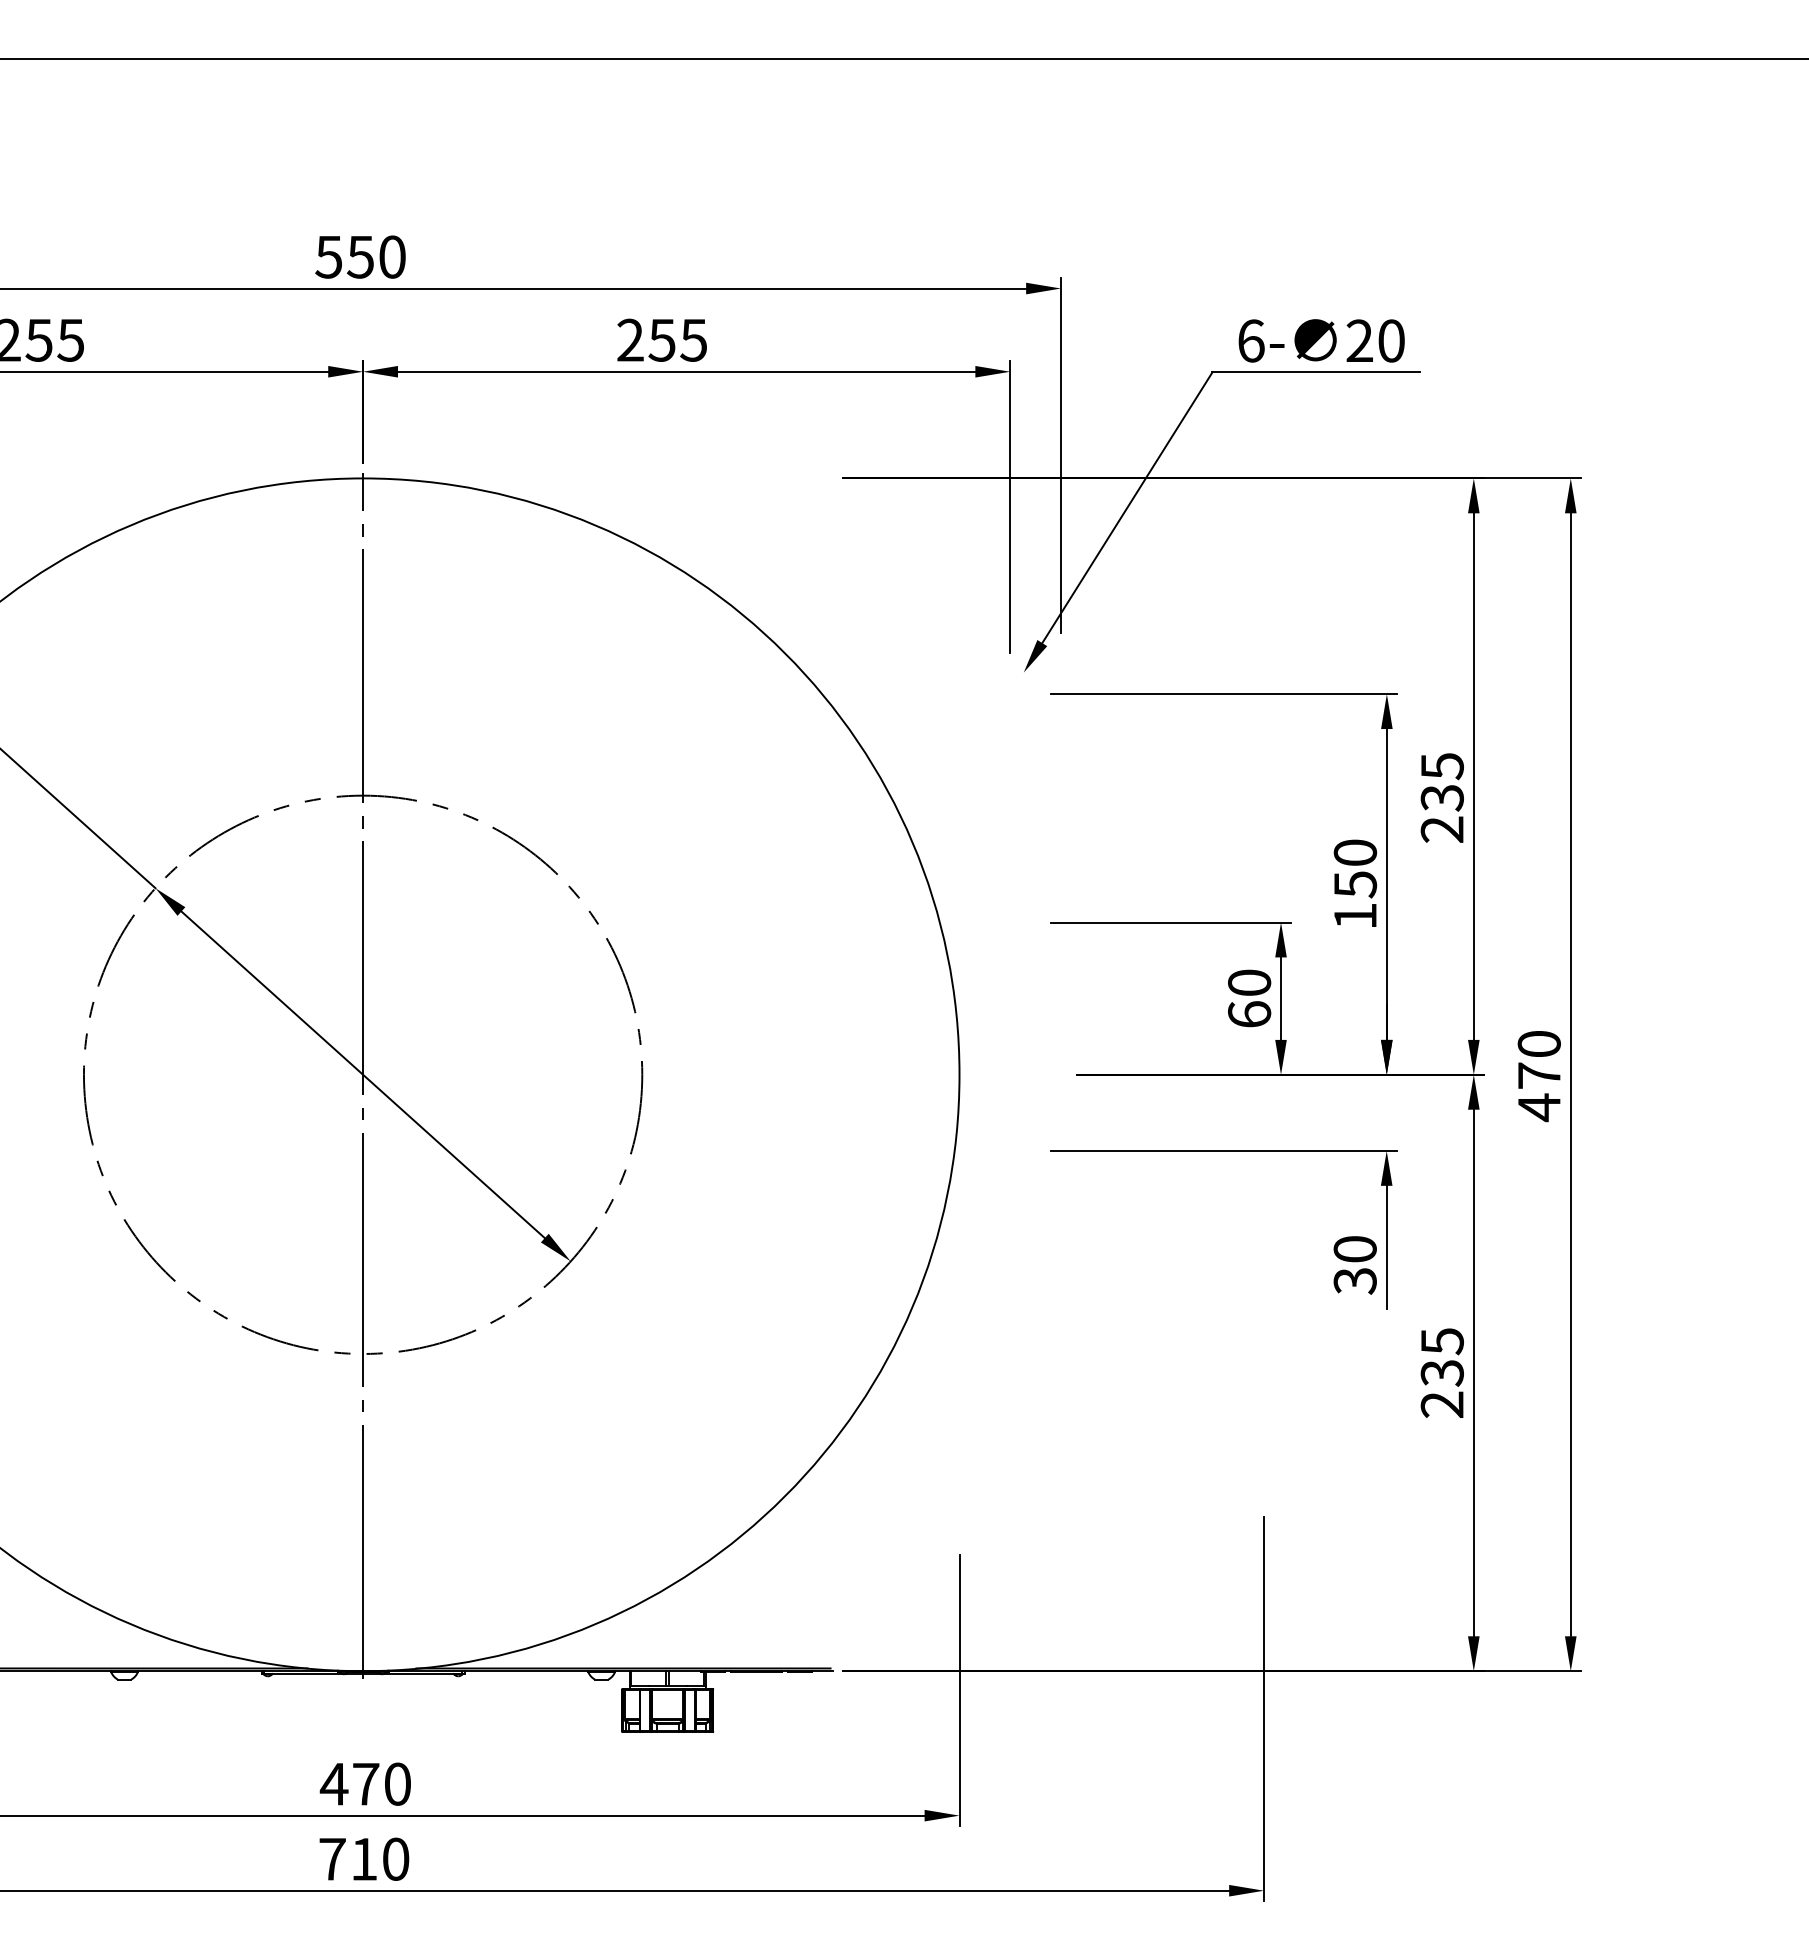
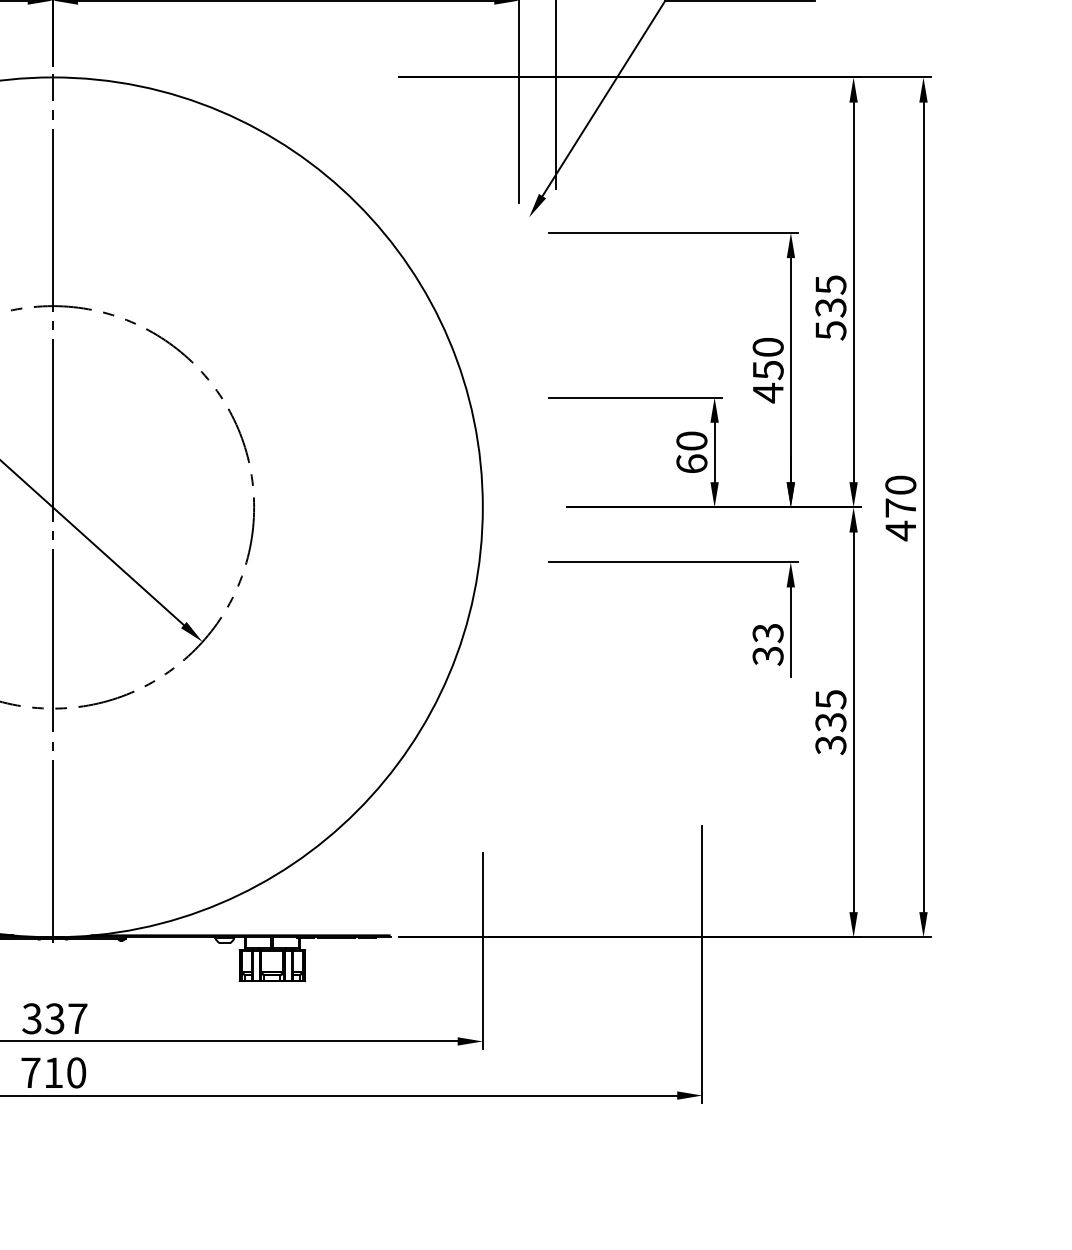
text: (1441, 829) -> (830, 330), 235 -> 535
text: (1355, 916) -> (768, 393), 150 -> 450
text: (1354, 1249) -> (767, 633), 30 -> 33
text: (1441, 1404) -> (830, 745), 235 -> 335
text: (365, 1783) -> (54, 1018), 470 -> 337

